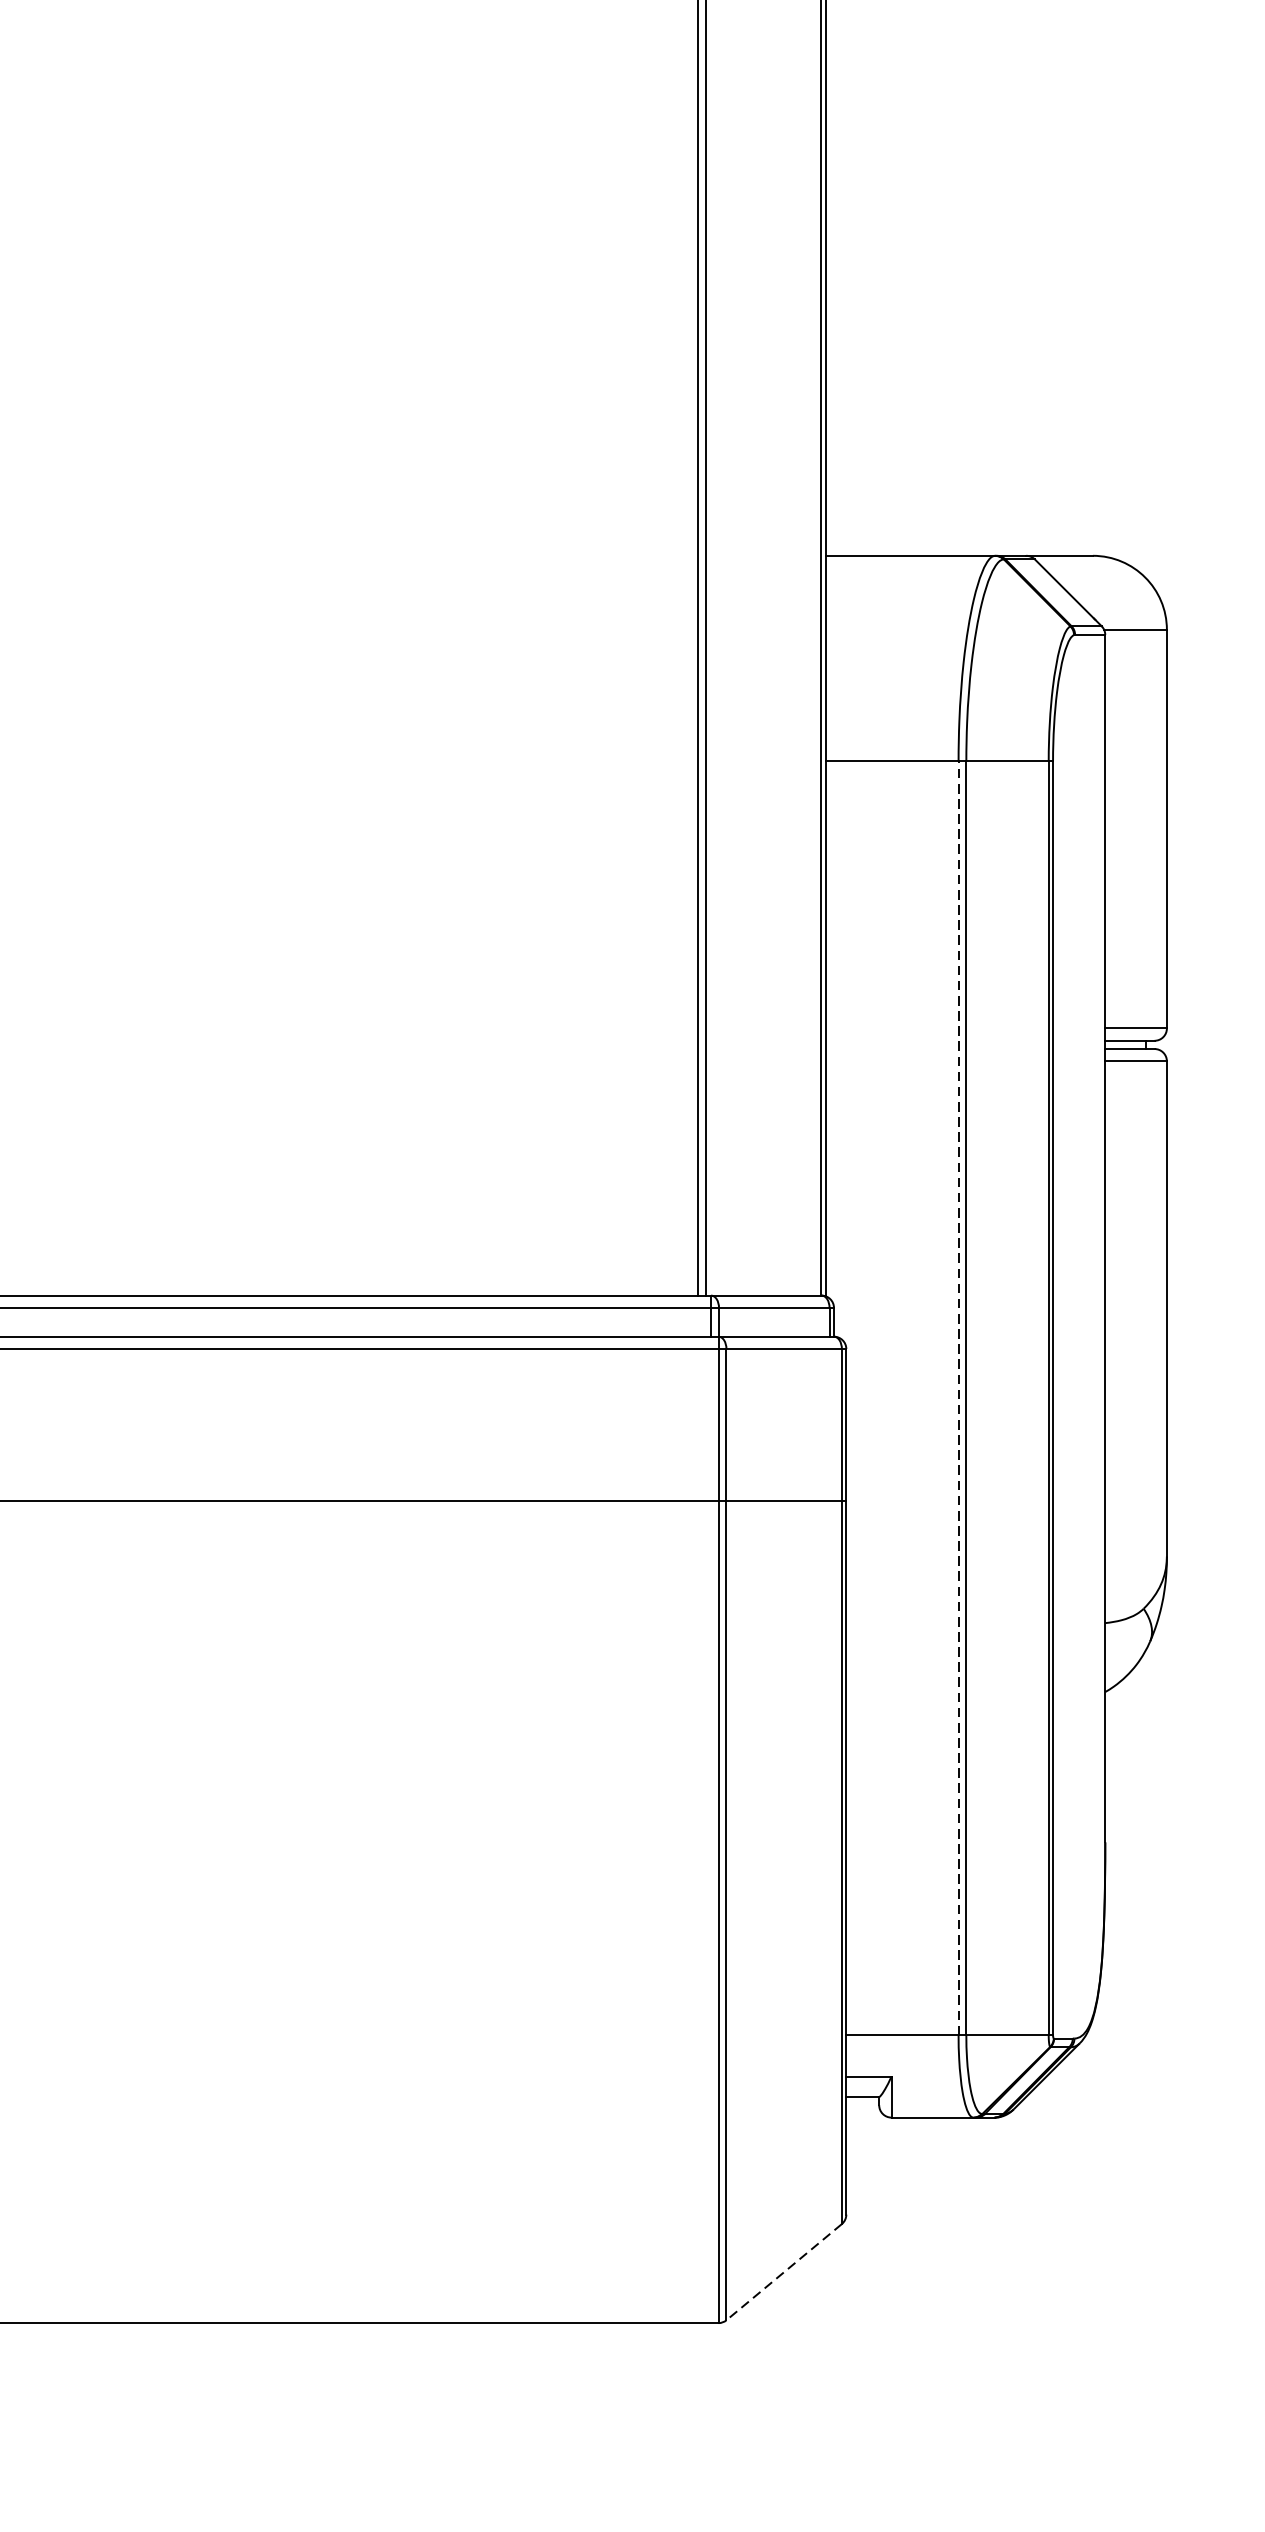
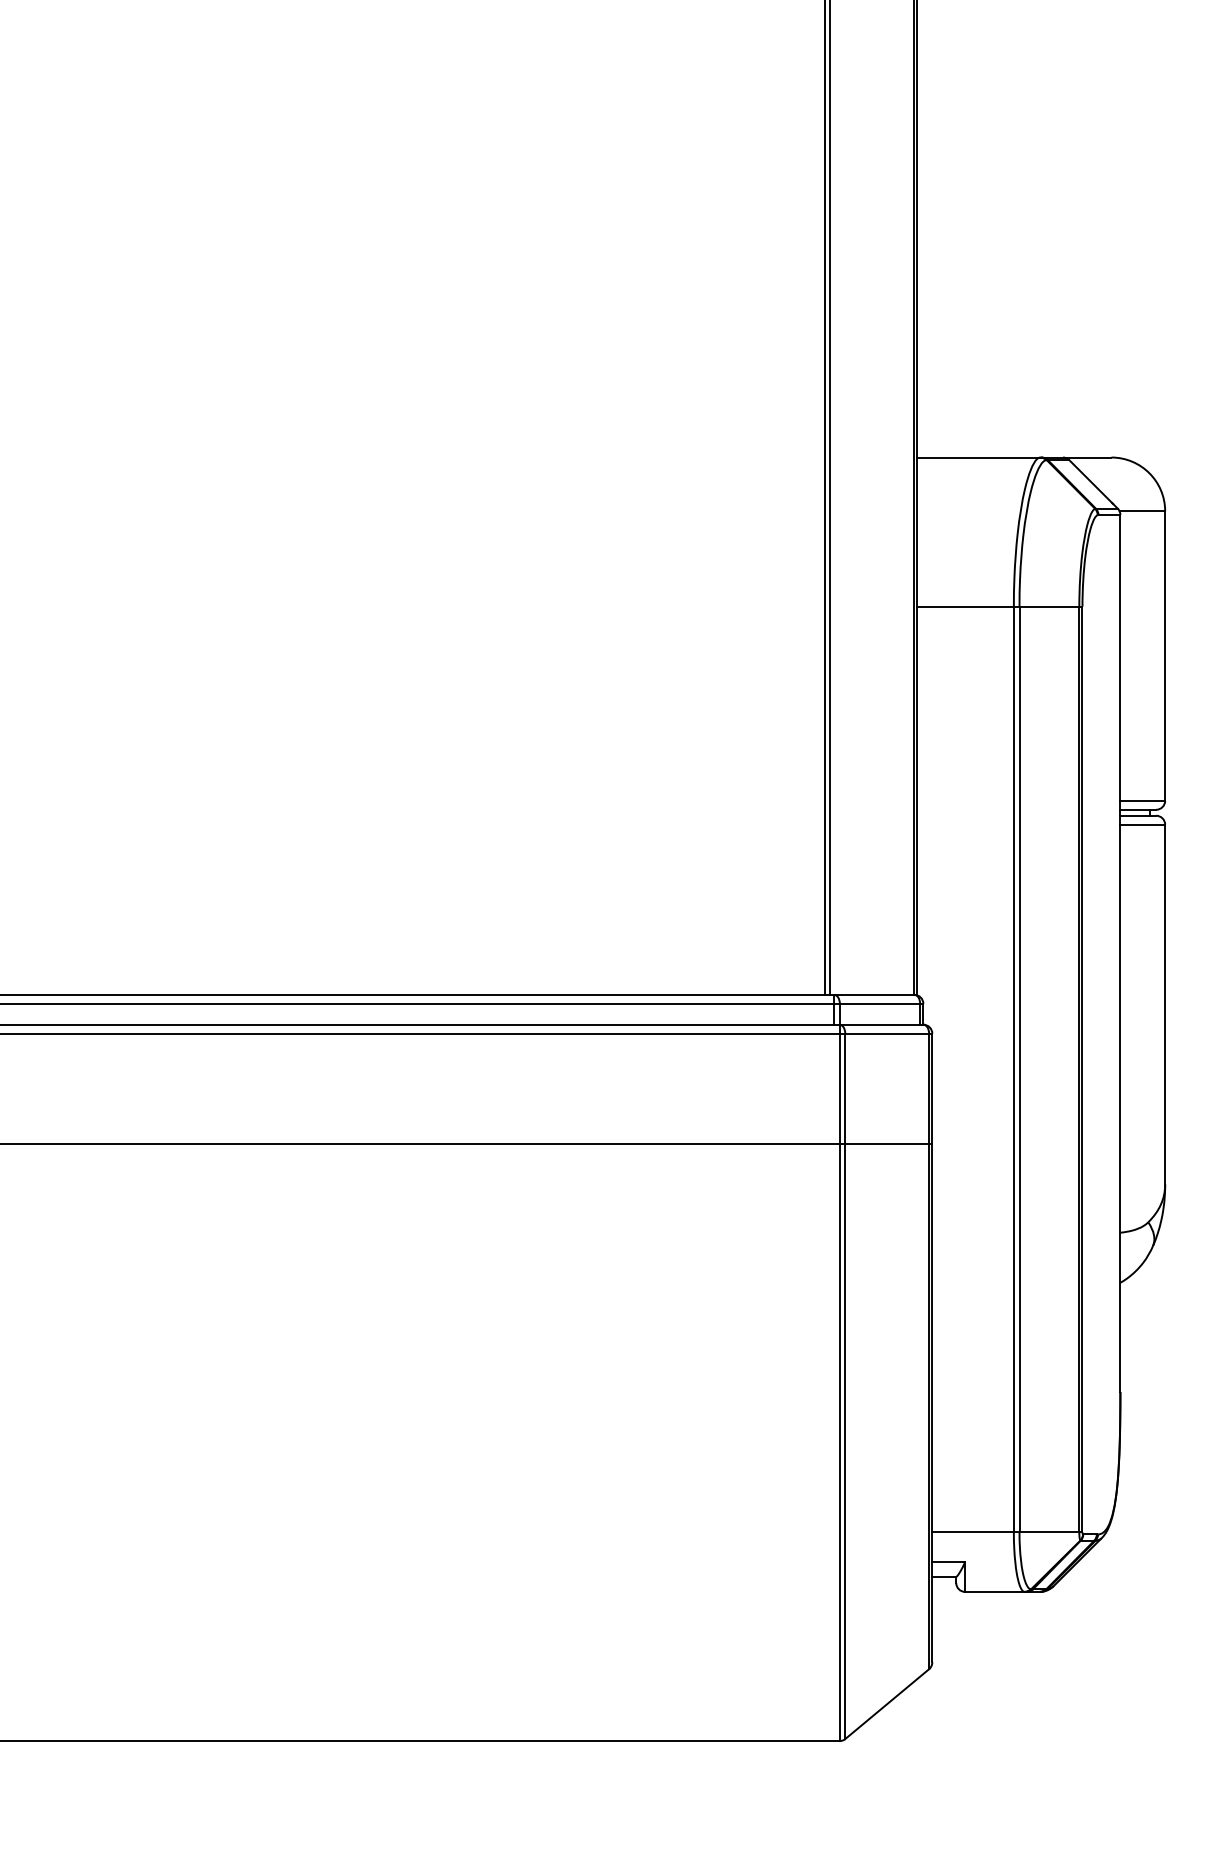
line: (958, 1398) -> (1013, 1069), dashed -> solid
line: (784, 2272) -> (887, 1704), dashed -> solid

